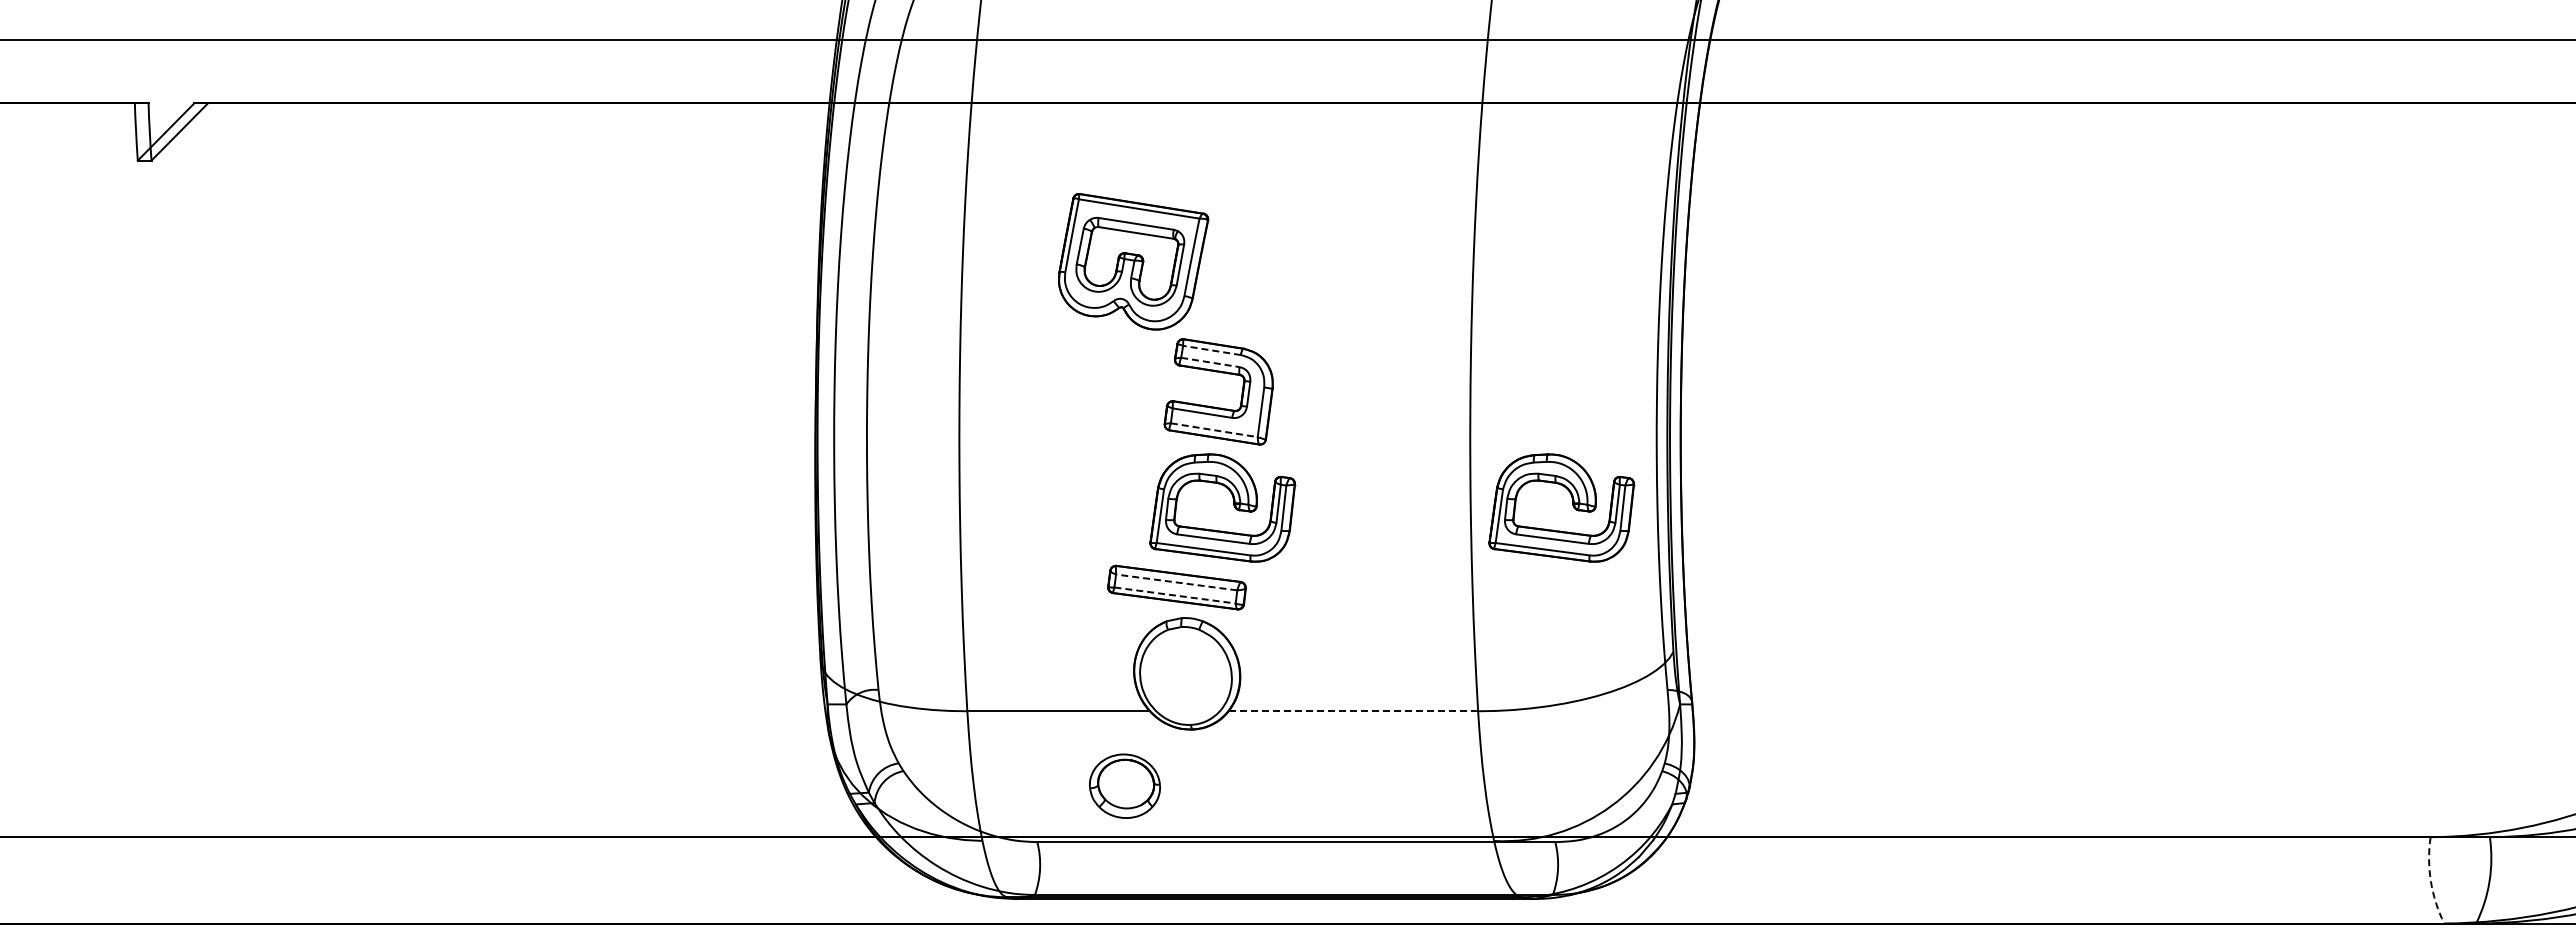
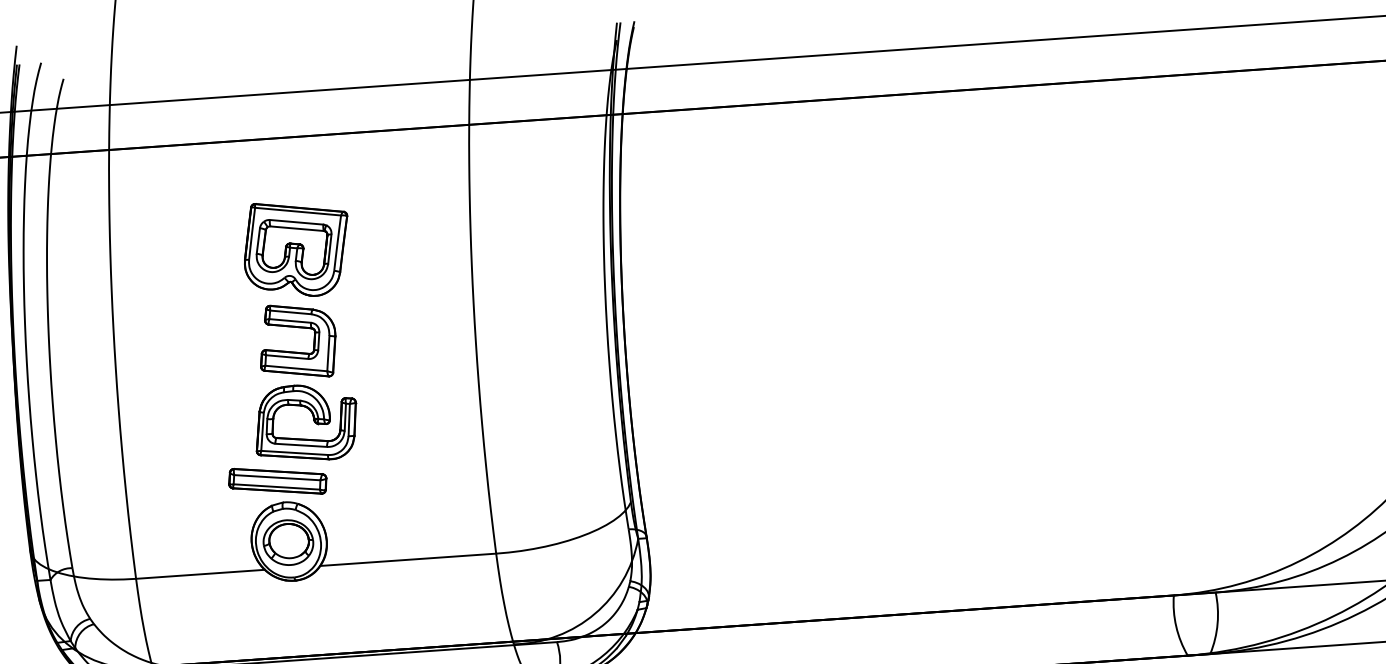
part: (1133, 261) -> (296, 248), moved
line: (1211, 350) -> (290, 312), dashed -> solid
line: (1210, 362) -> (290, 320), dashed -> solid
line: (1214, 430) -> (296, 368), dashed -> solid
part: (1572, 506) -> (552, 404), removed
line: (1176, 582) -> (277, 477), dashed -> solid
line: (1175, 595) -> (277, 486), dashed -> solid
line: (1353, 711) -> (408, 559), dashed -> solid
part: (1124, 785) -> (288, 542), moved
arc: (2430, 881) -> (1175, 626), dashed -> solid

